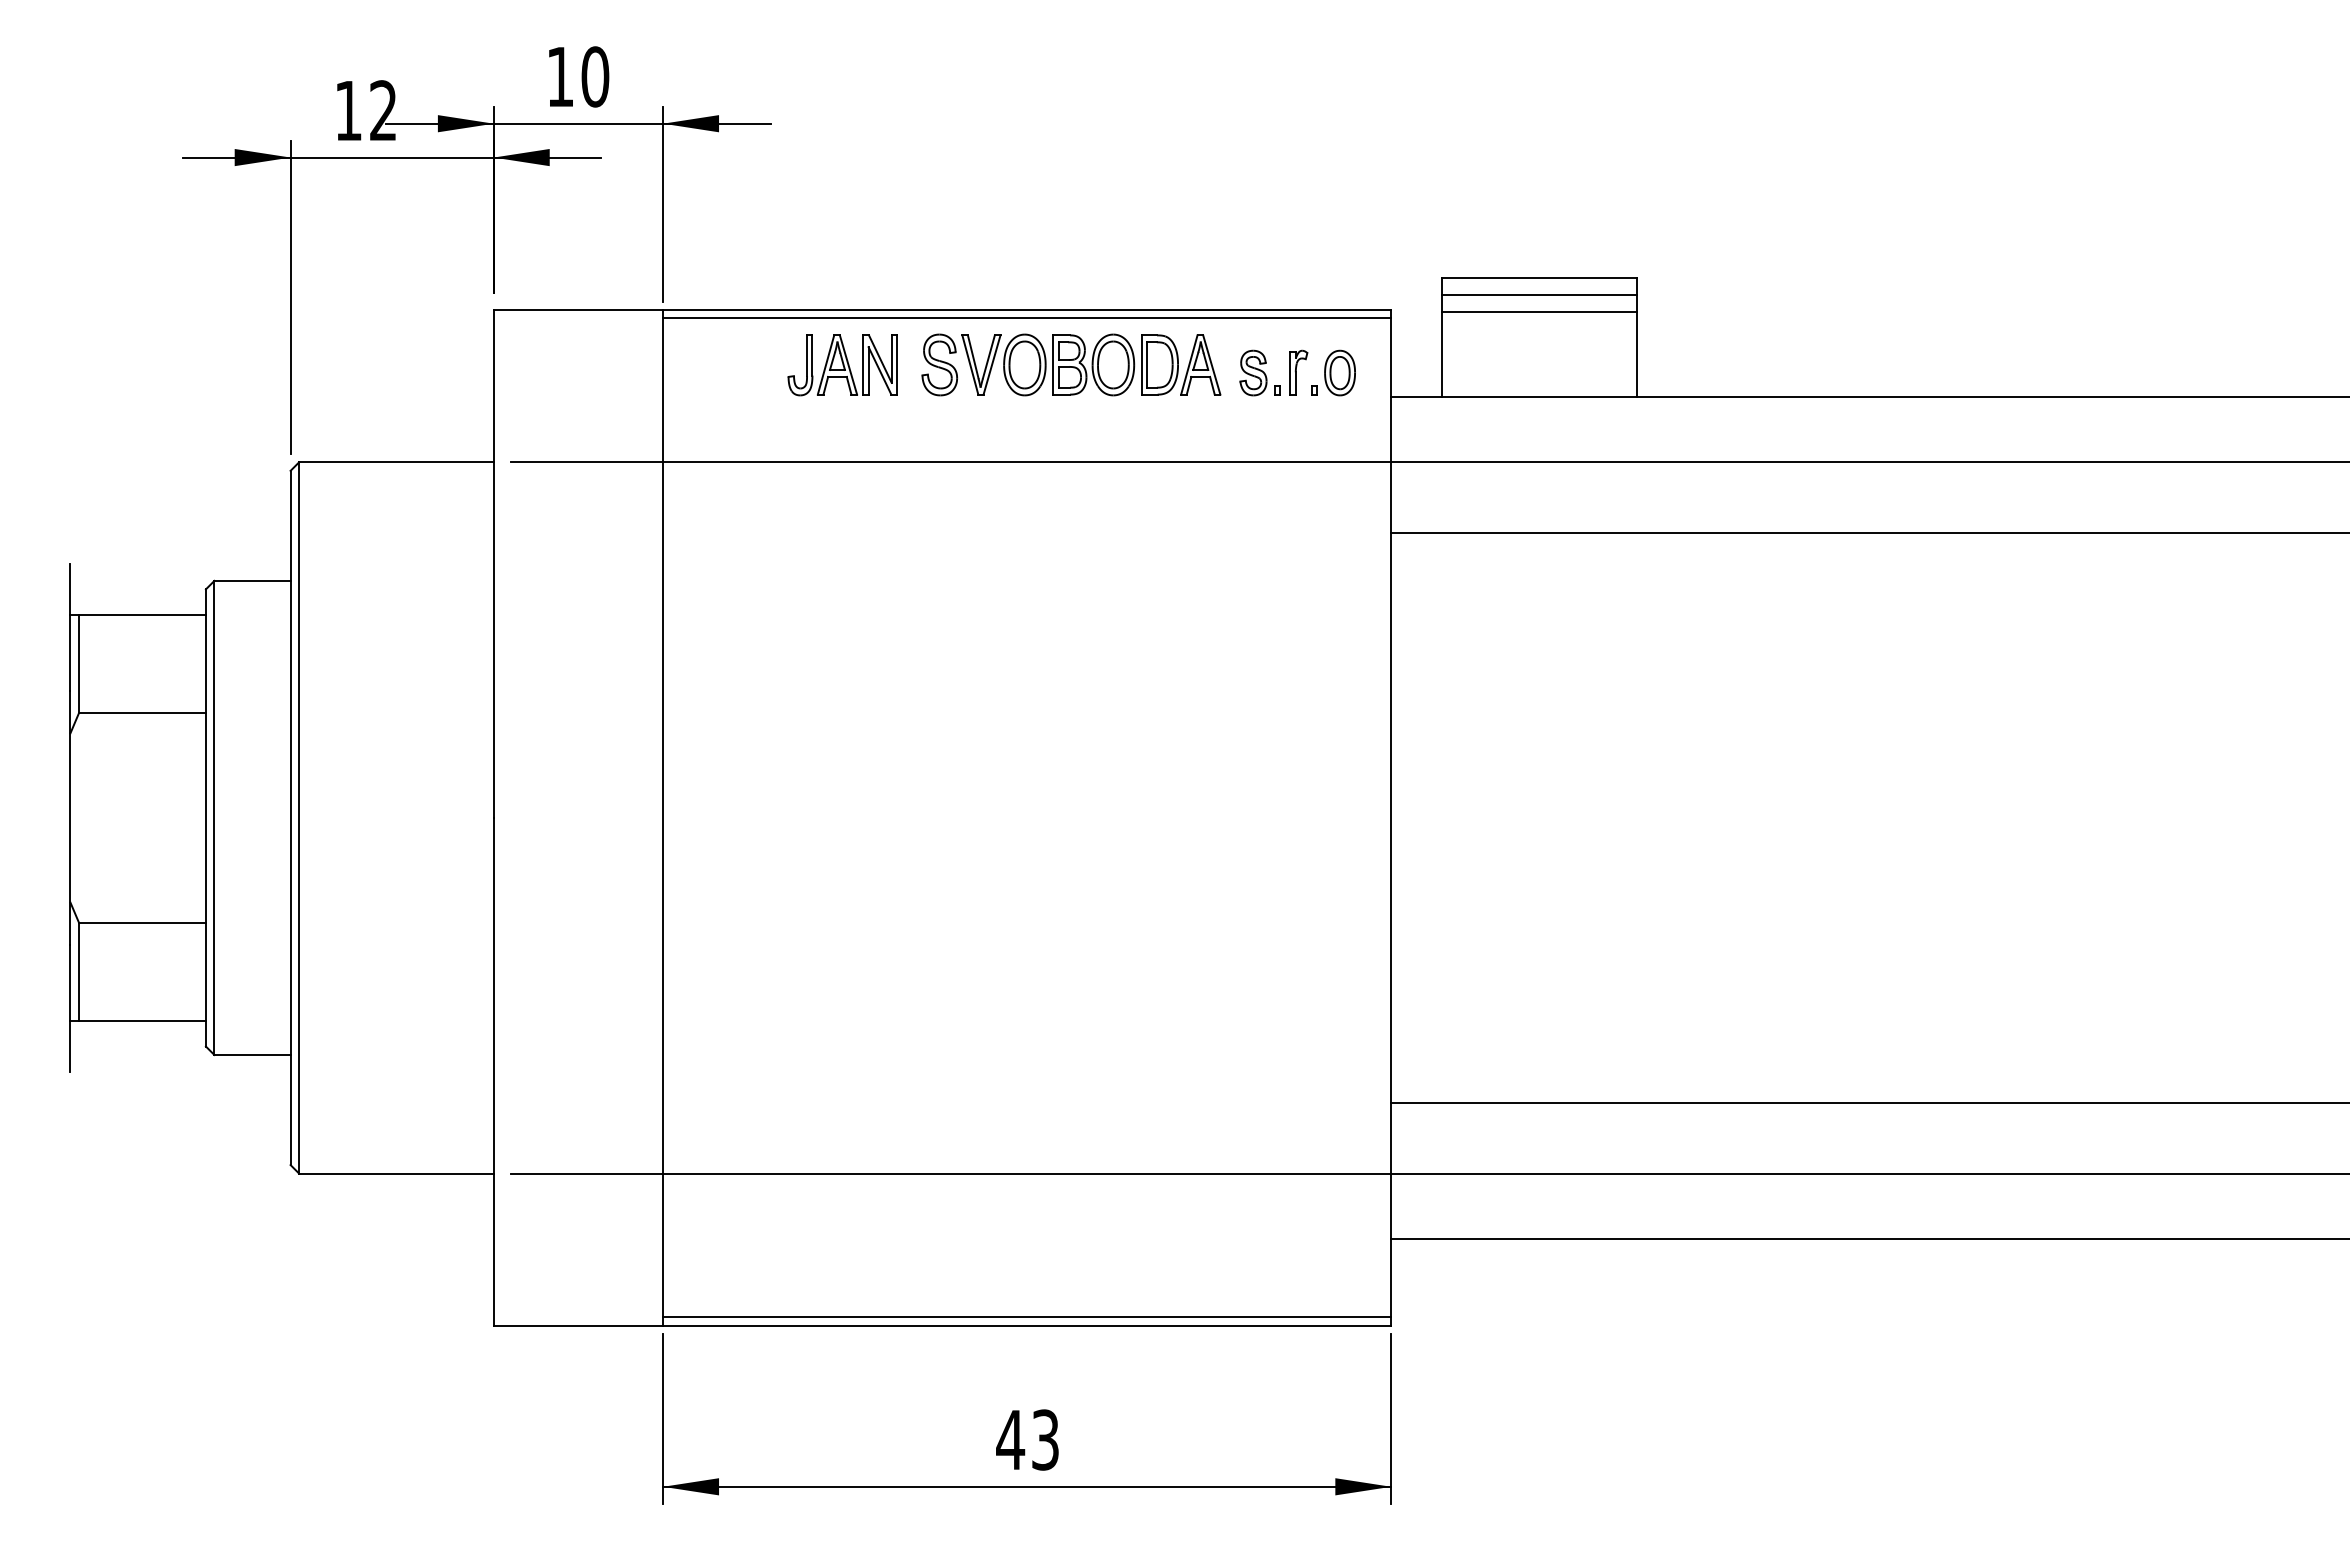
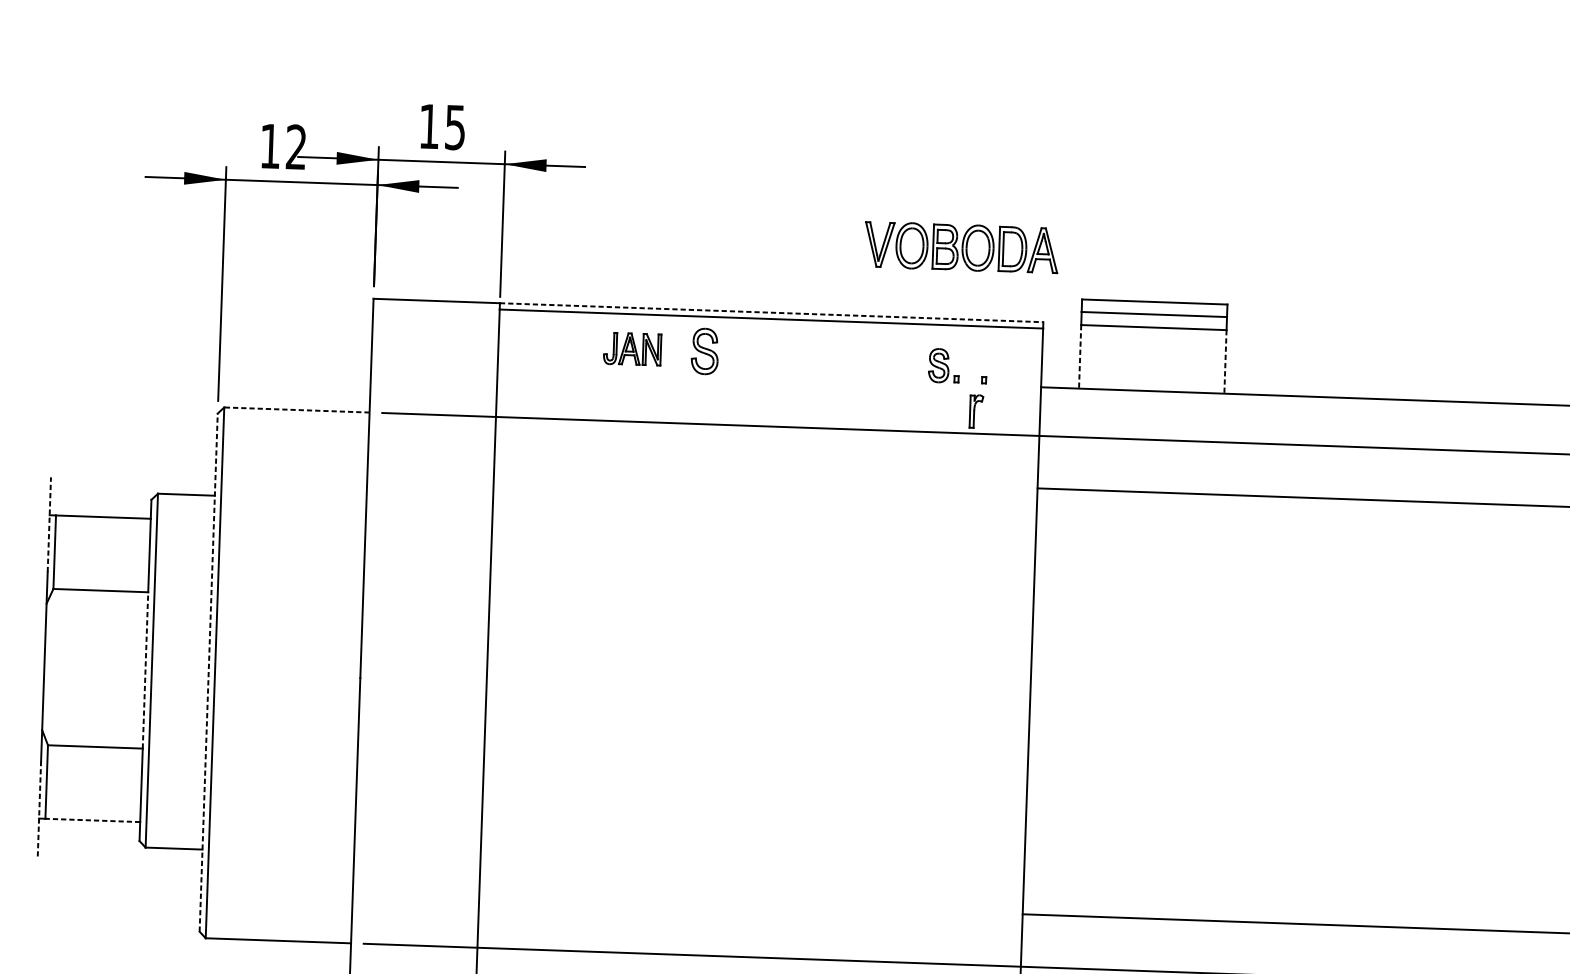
text: (595, 76) -> (455, 127), 10 -> 15
line: (1027, 309) -> (771, 312), solid -> dashed
line: (1442, 354) -> (1080, 356), solid -> dashed
line: (1636, 354) -> (1225, 361), solid -> dashed
part: (1091, 364) -> (961, 247), moved
part: (842, 365) -> (632, 349), size x0.7
part: (1298, 372) -> (976, 411), moved
part: (1339, 372) -> (1003, 367), removed
line: (395, 462) -> (296, 410), solid -> dashed
line: (70, 626) -> (49, 524), solid -> dashed
line: (205, 817) -> (145, 670), solid -> dashed
line: (290, 817) -> (208, 672), solid -> dashed
line: (70, 1007) -> (39, 808), solid -> dashed
line: (141, 1021) -> (92, 820), solid -> dashed

